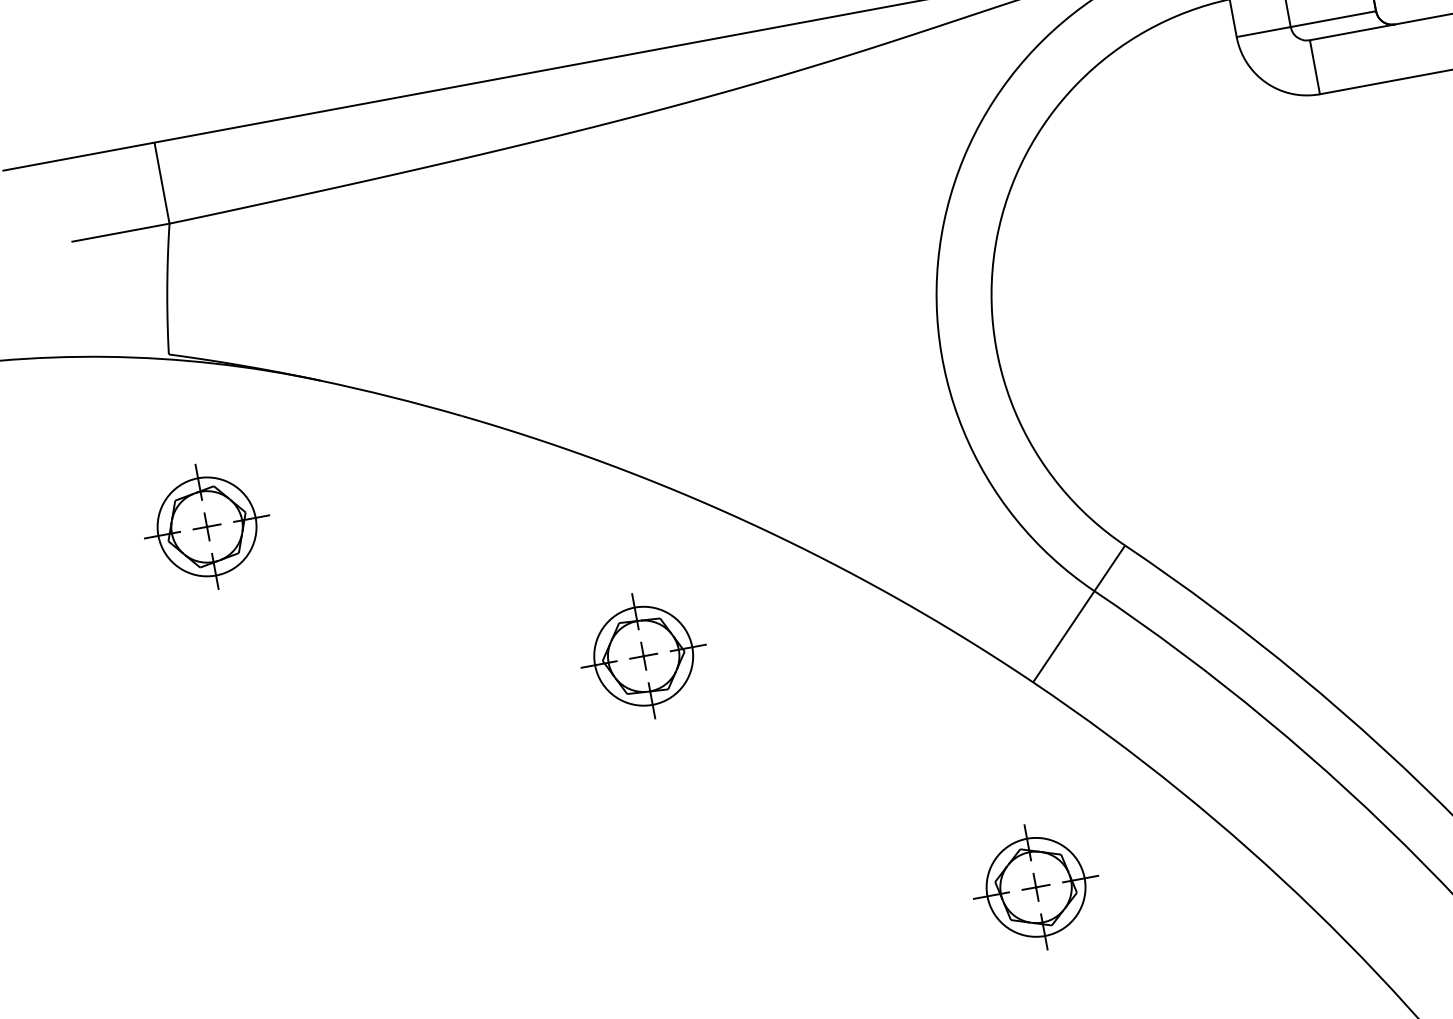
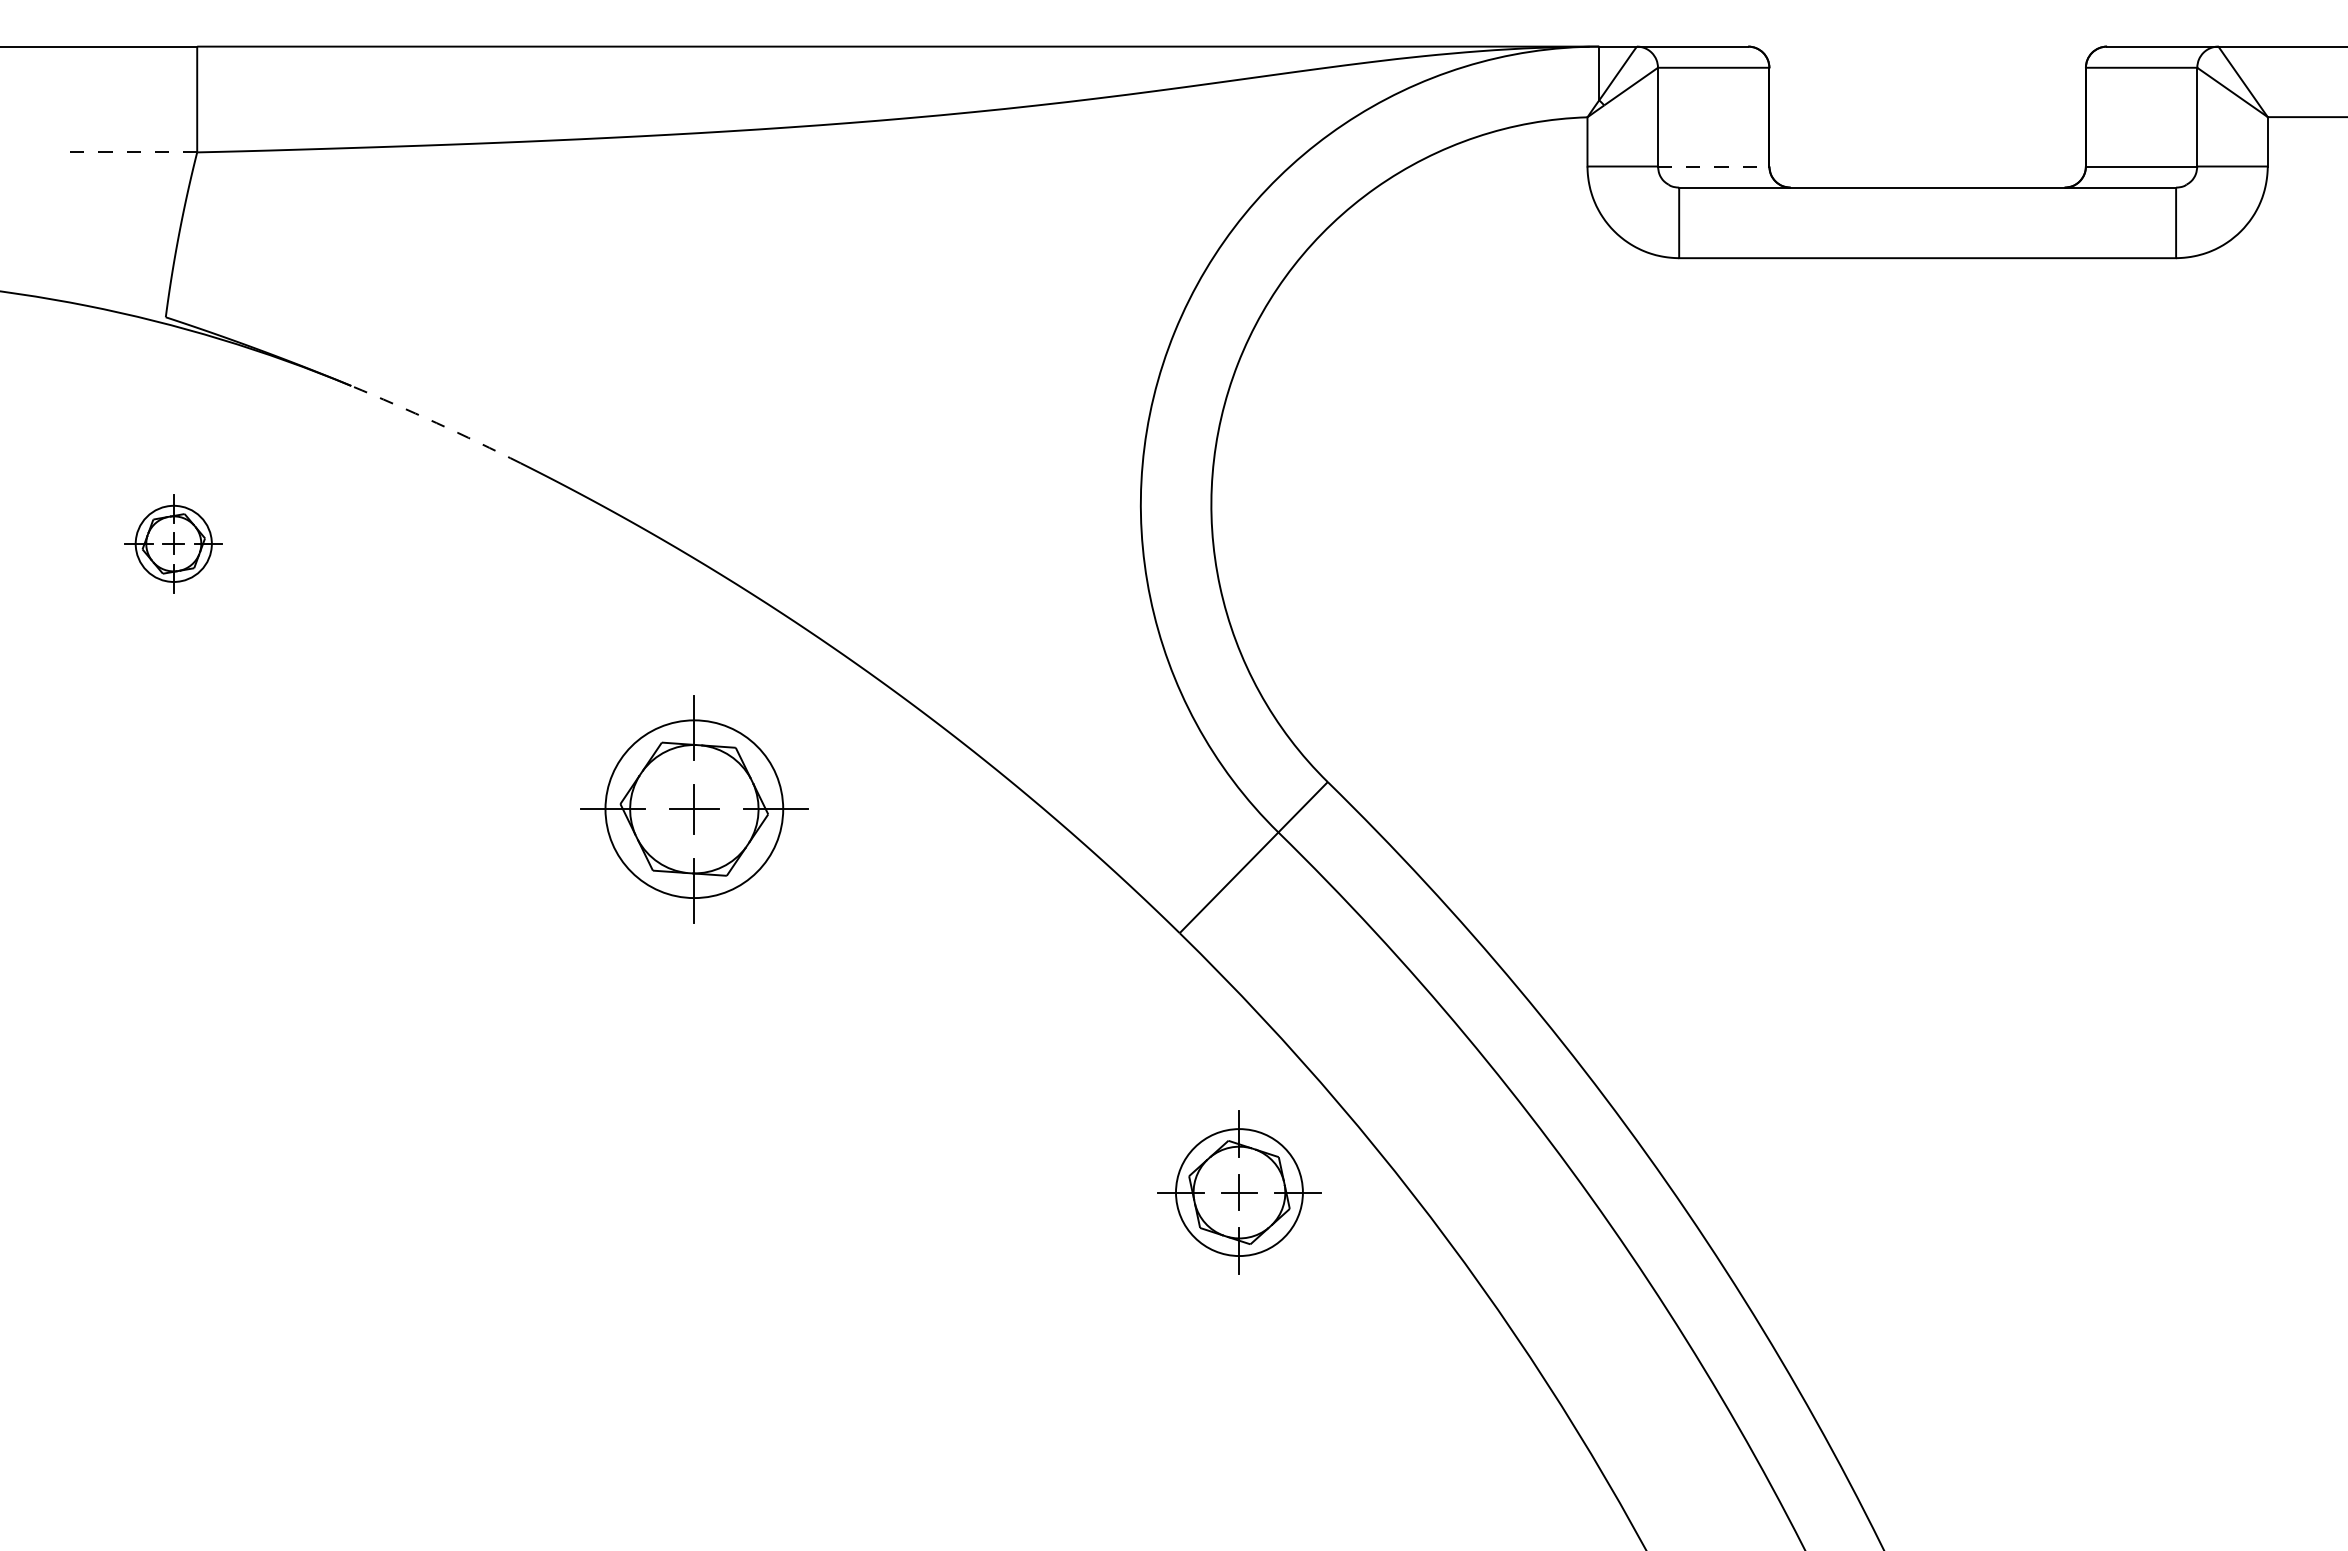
line: (1333, 19) -> (1713, 166), solid -> dashed
line: (120, 232) -> (133, 152), solid -> dashed
arc: (391, 397) -> (436, 423), solid -> dashed
part: (206, 526) -> (173, 543), size x0.6
part: (643, 655) -> (694, 808), size x1.4
part: (1036, 887) -> (1239, 1192), moved

